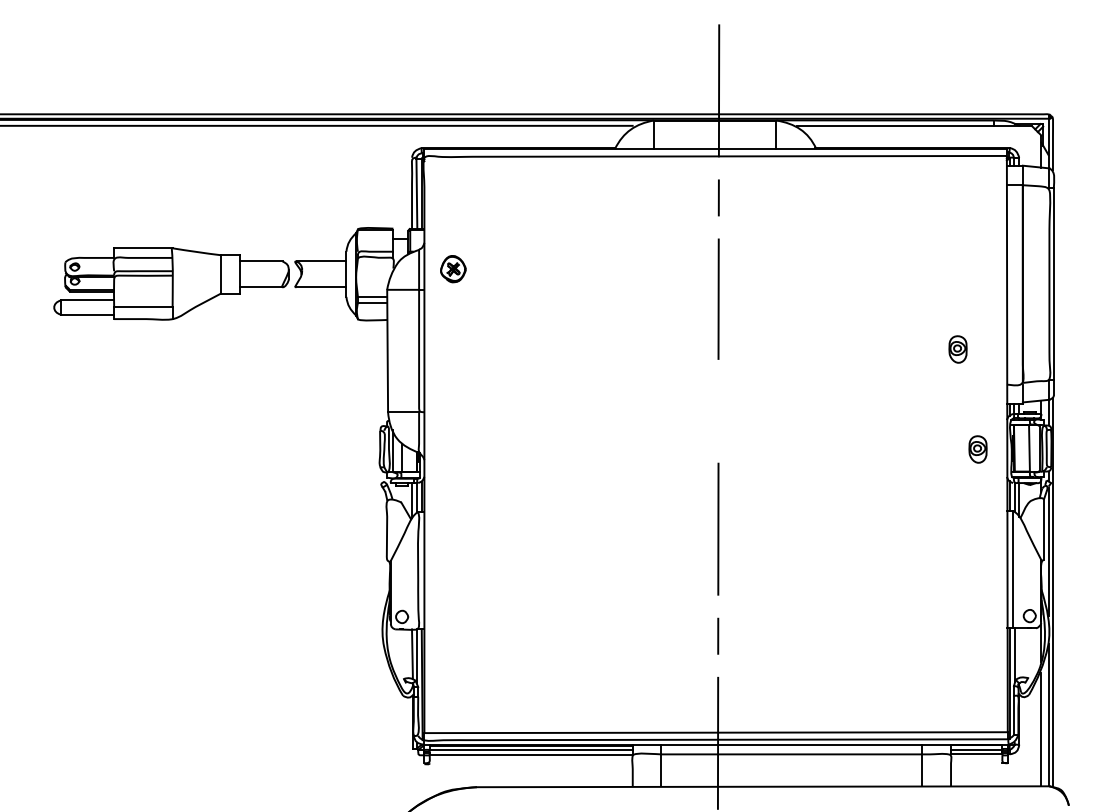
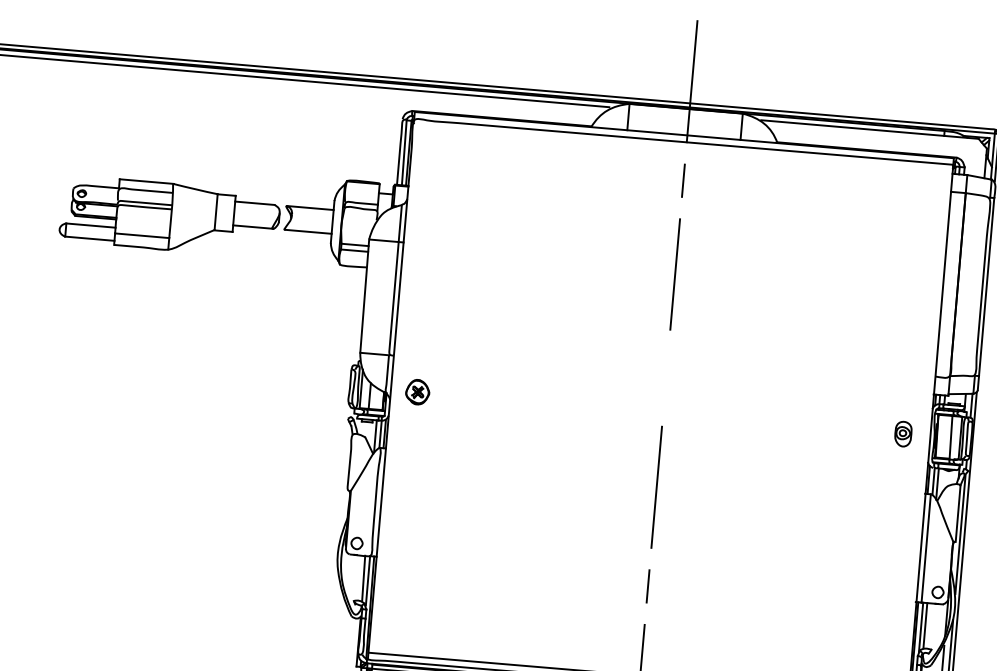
part: (453, 269) -> (417, 392), moved
part: (957, 349) -> (892, 339), removed
line: (1019, 652) -> (925, 625), added

